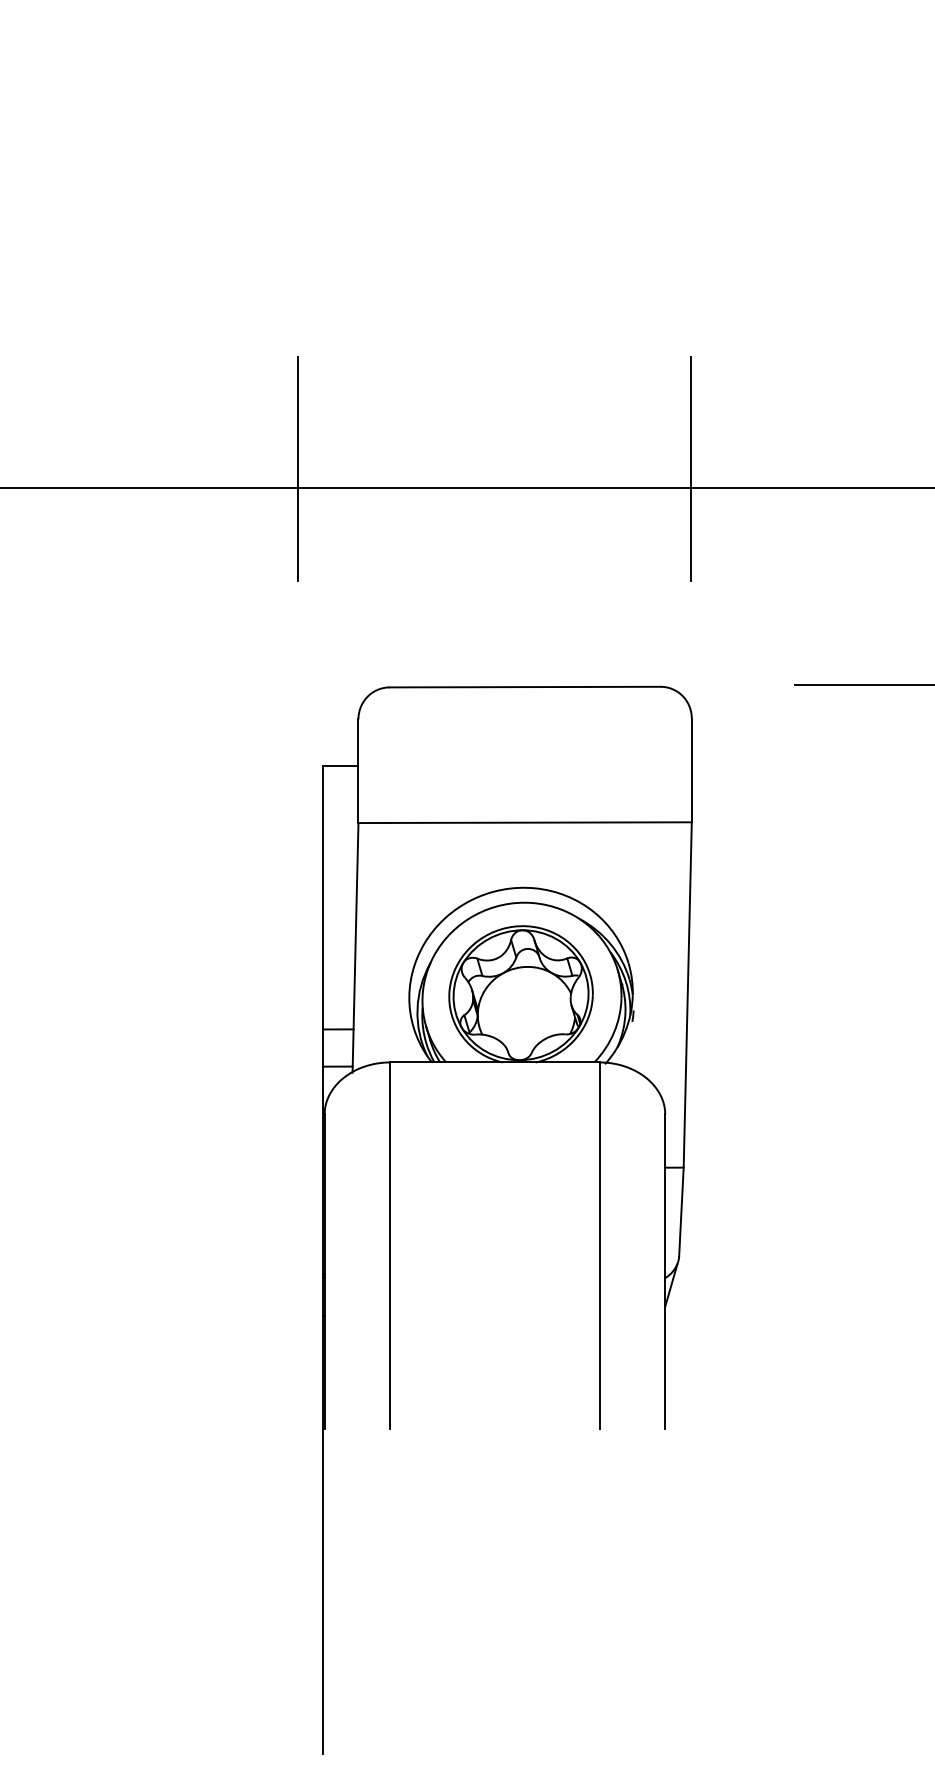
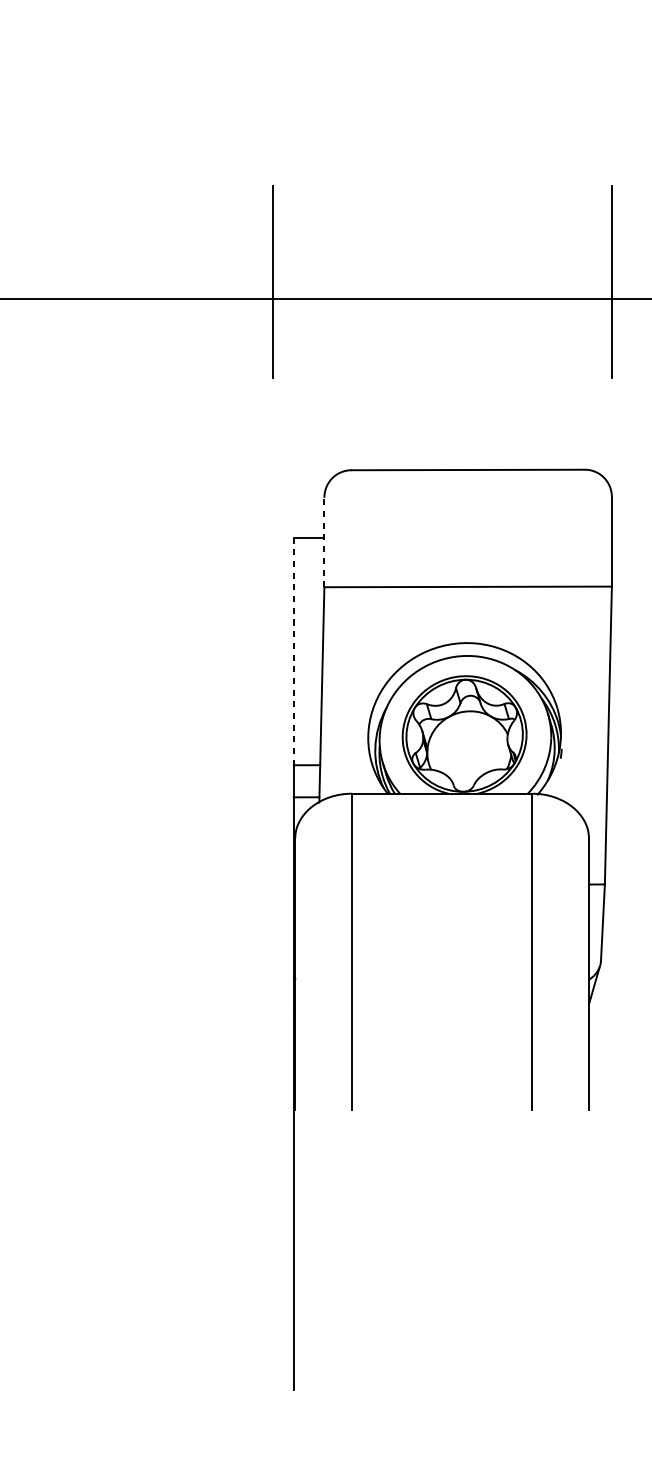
line: (358, 771) -> (324, 542), solid -> dashed
line: (323, 897) -> (294, 651), solid -> dashed

